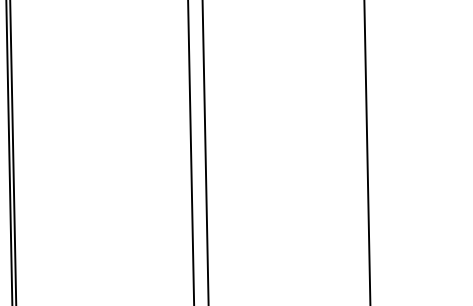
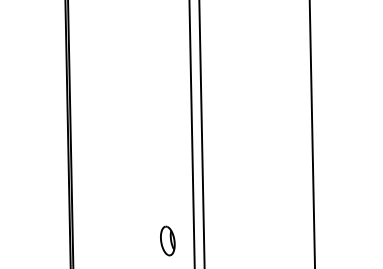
part: (153, 247) -> (167, 240), added

